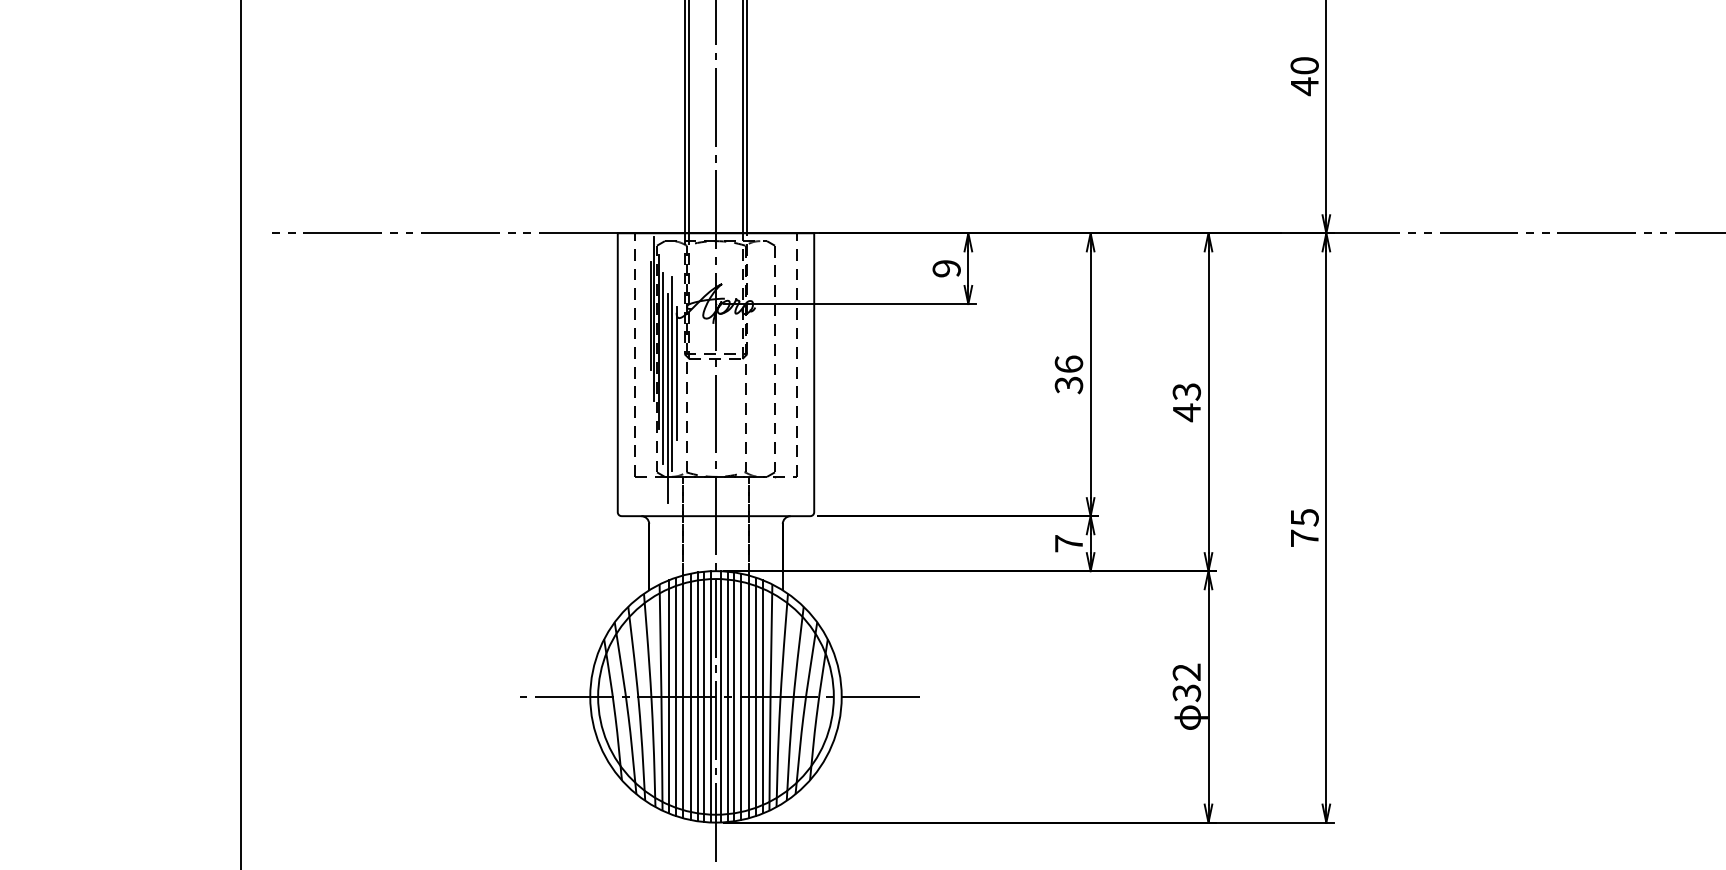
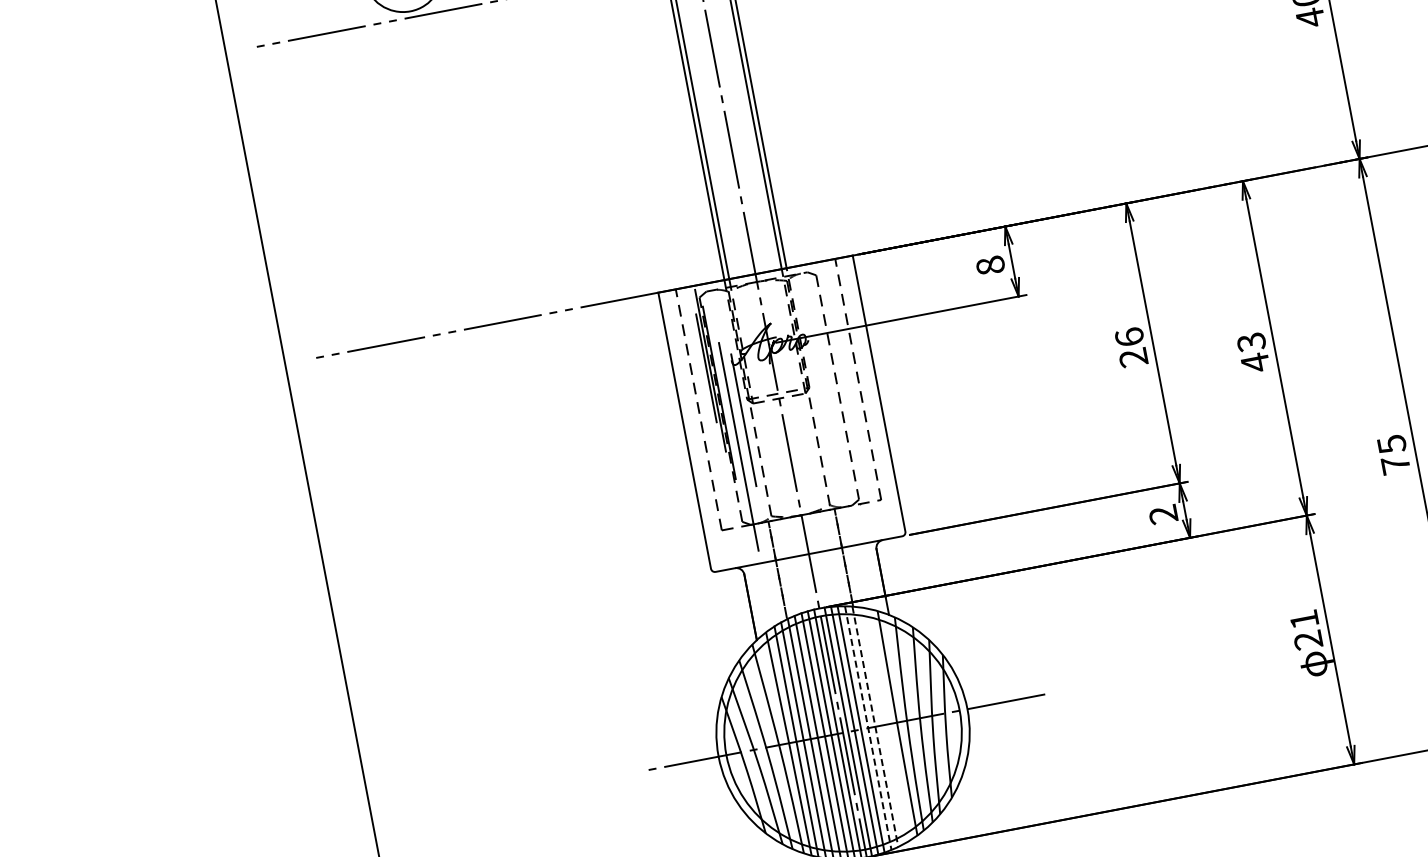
text: (946, 268) -> (990, 265), 9 -> 8
line: (663, 368) -> (729, 417), removed
line: (672, 373) -> (738, 421), removed
text: (1069, 385) -> (1134, 358), 36 -> 26
text: (1068, 543) -> (1162, 514), 7 -> 2
text: (1186, 682) -> (1305, 629), 32 -> 21
line: (755, 696) -> (882, 725), removed
line: (763, 696) -> (890, 723), removed
line: (741, 697) -> (868, 728), solid -> dashed
line: (748, 697) -> (875, 727), solid -> dashed

